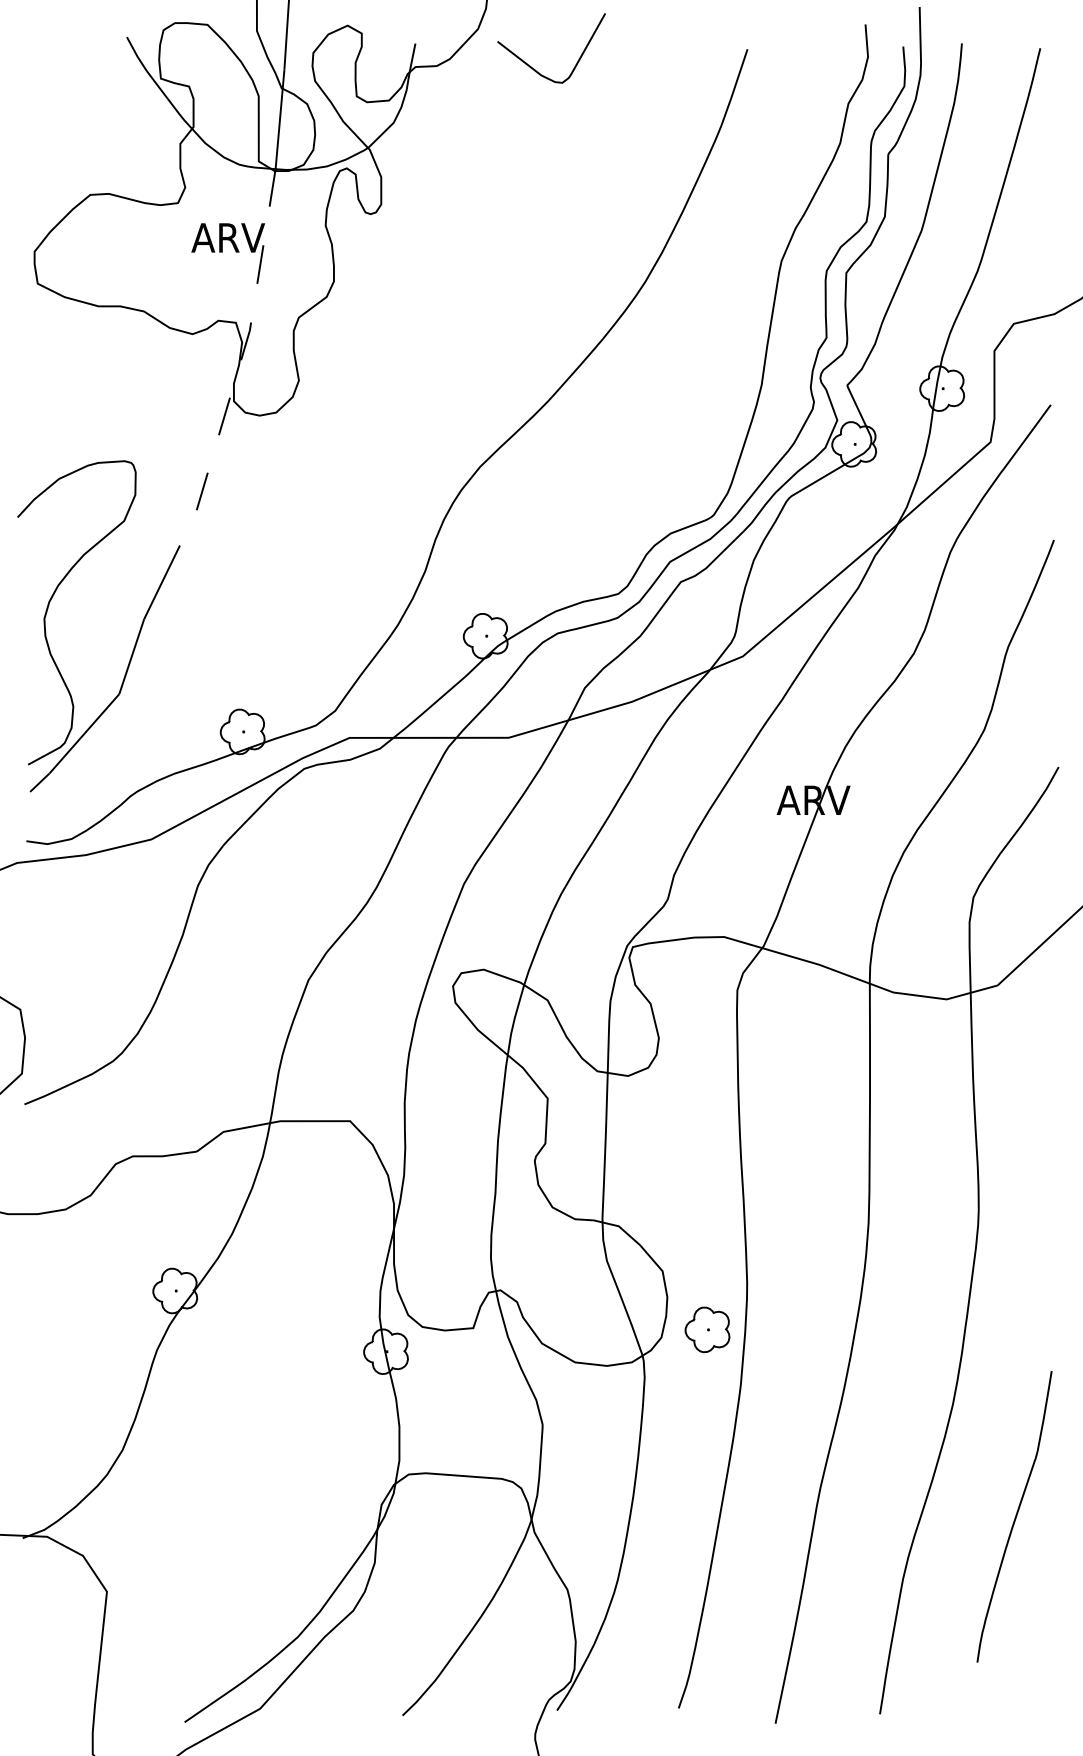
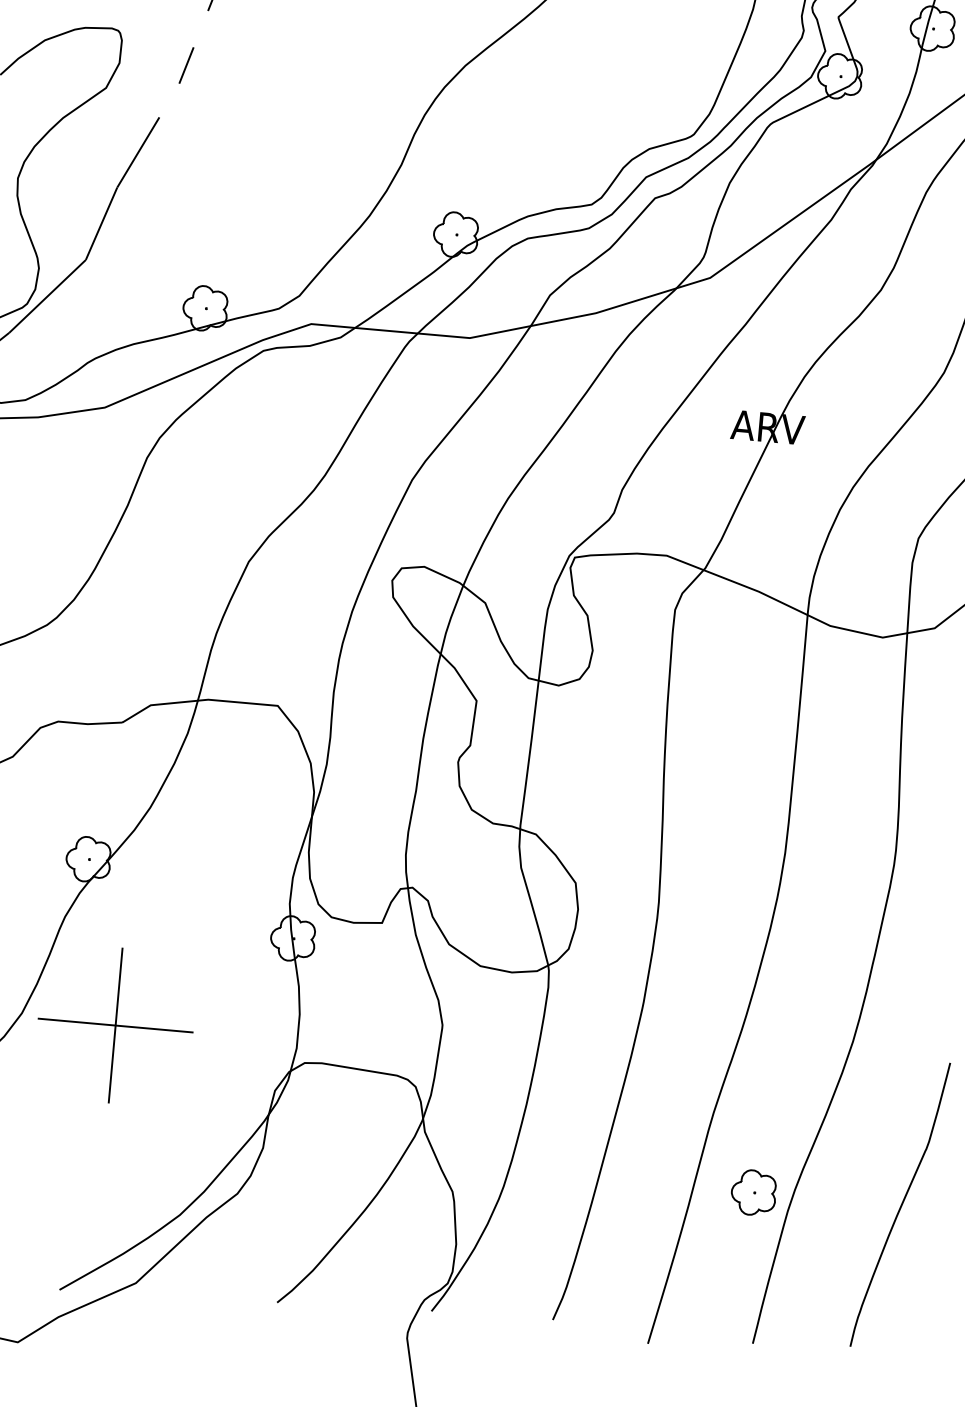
part: (707, 1329) -> (753, 1192), moved
part: (216, 1453) -> (115, 1024), added
curve: (1015, 1516) -> (901, 1204), moved

